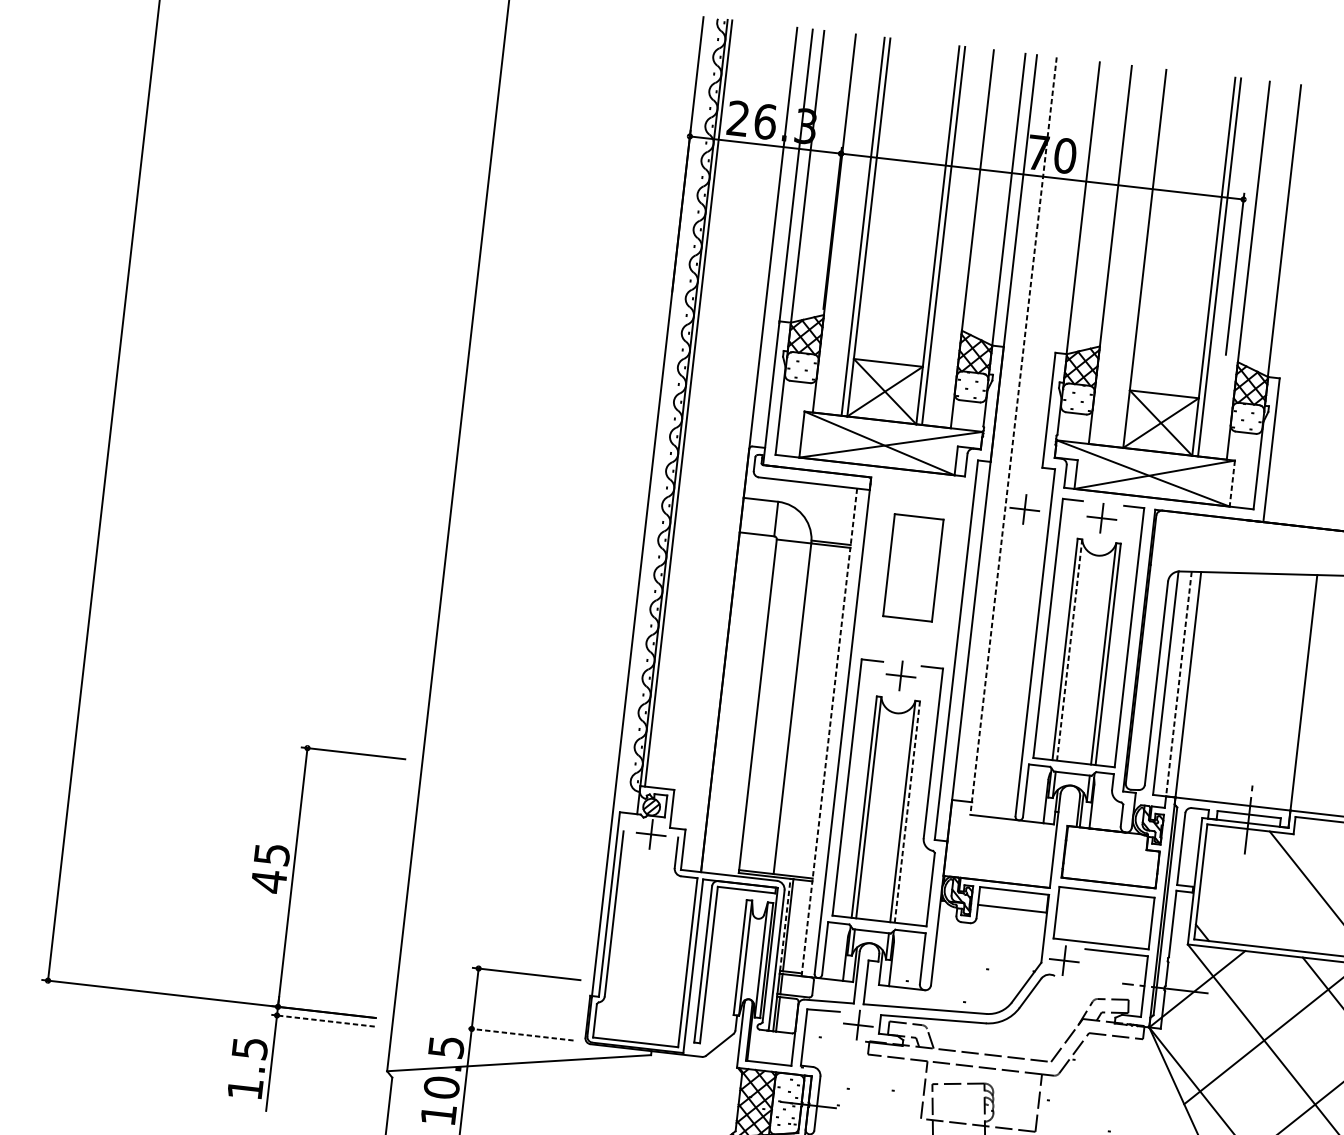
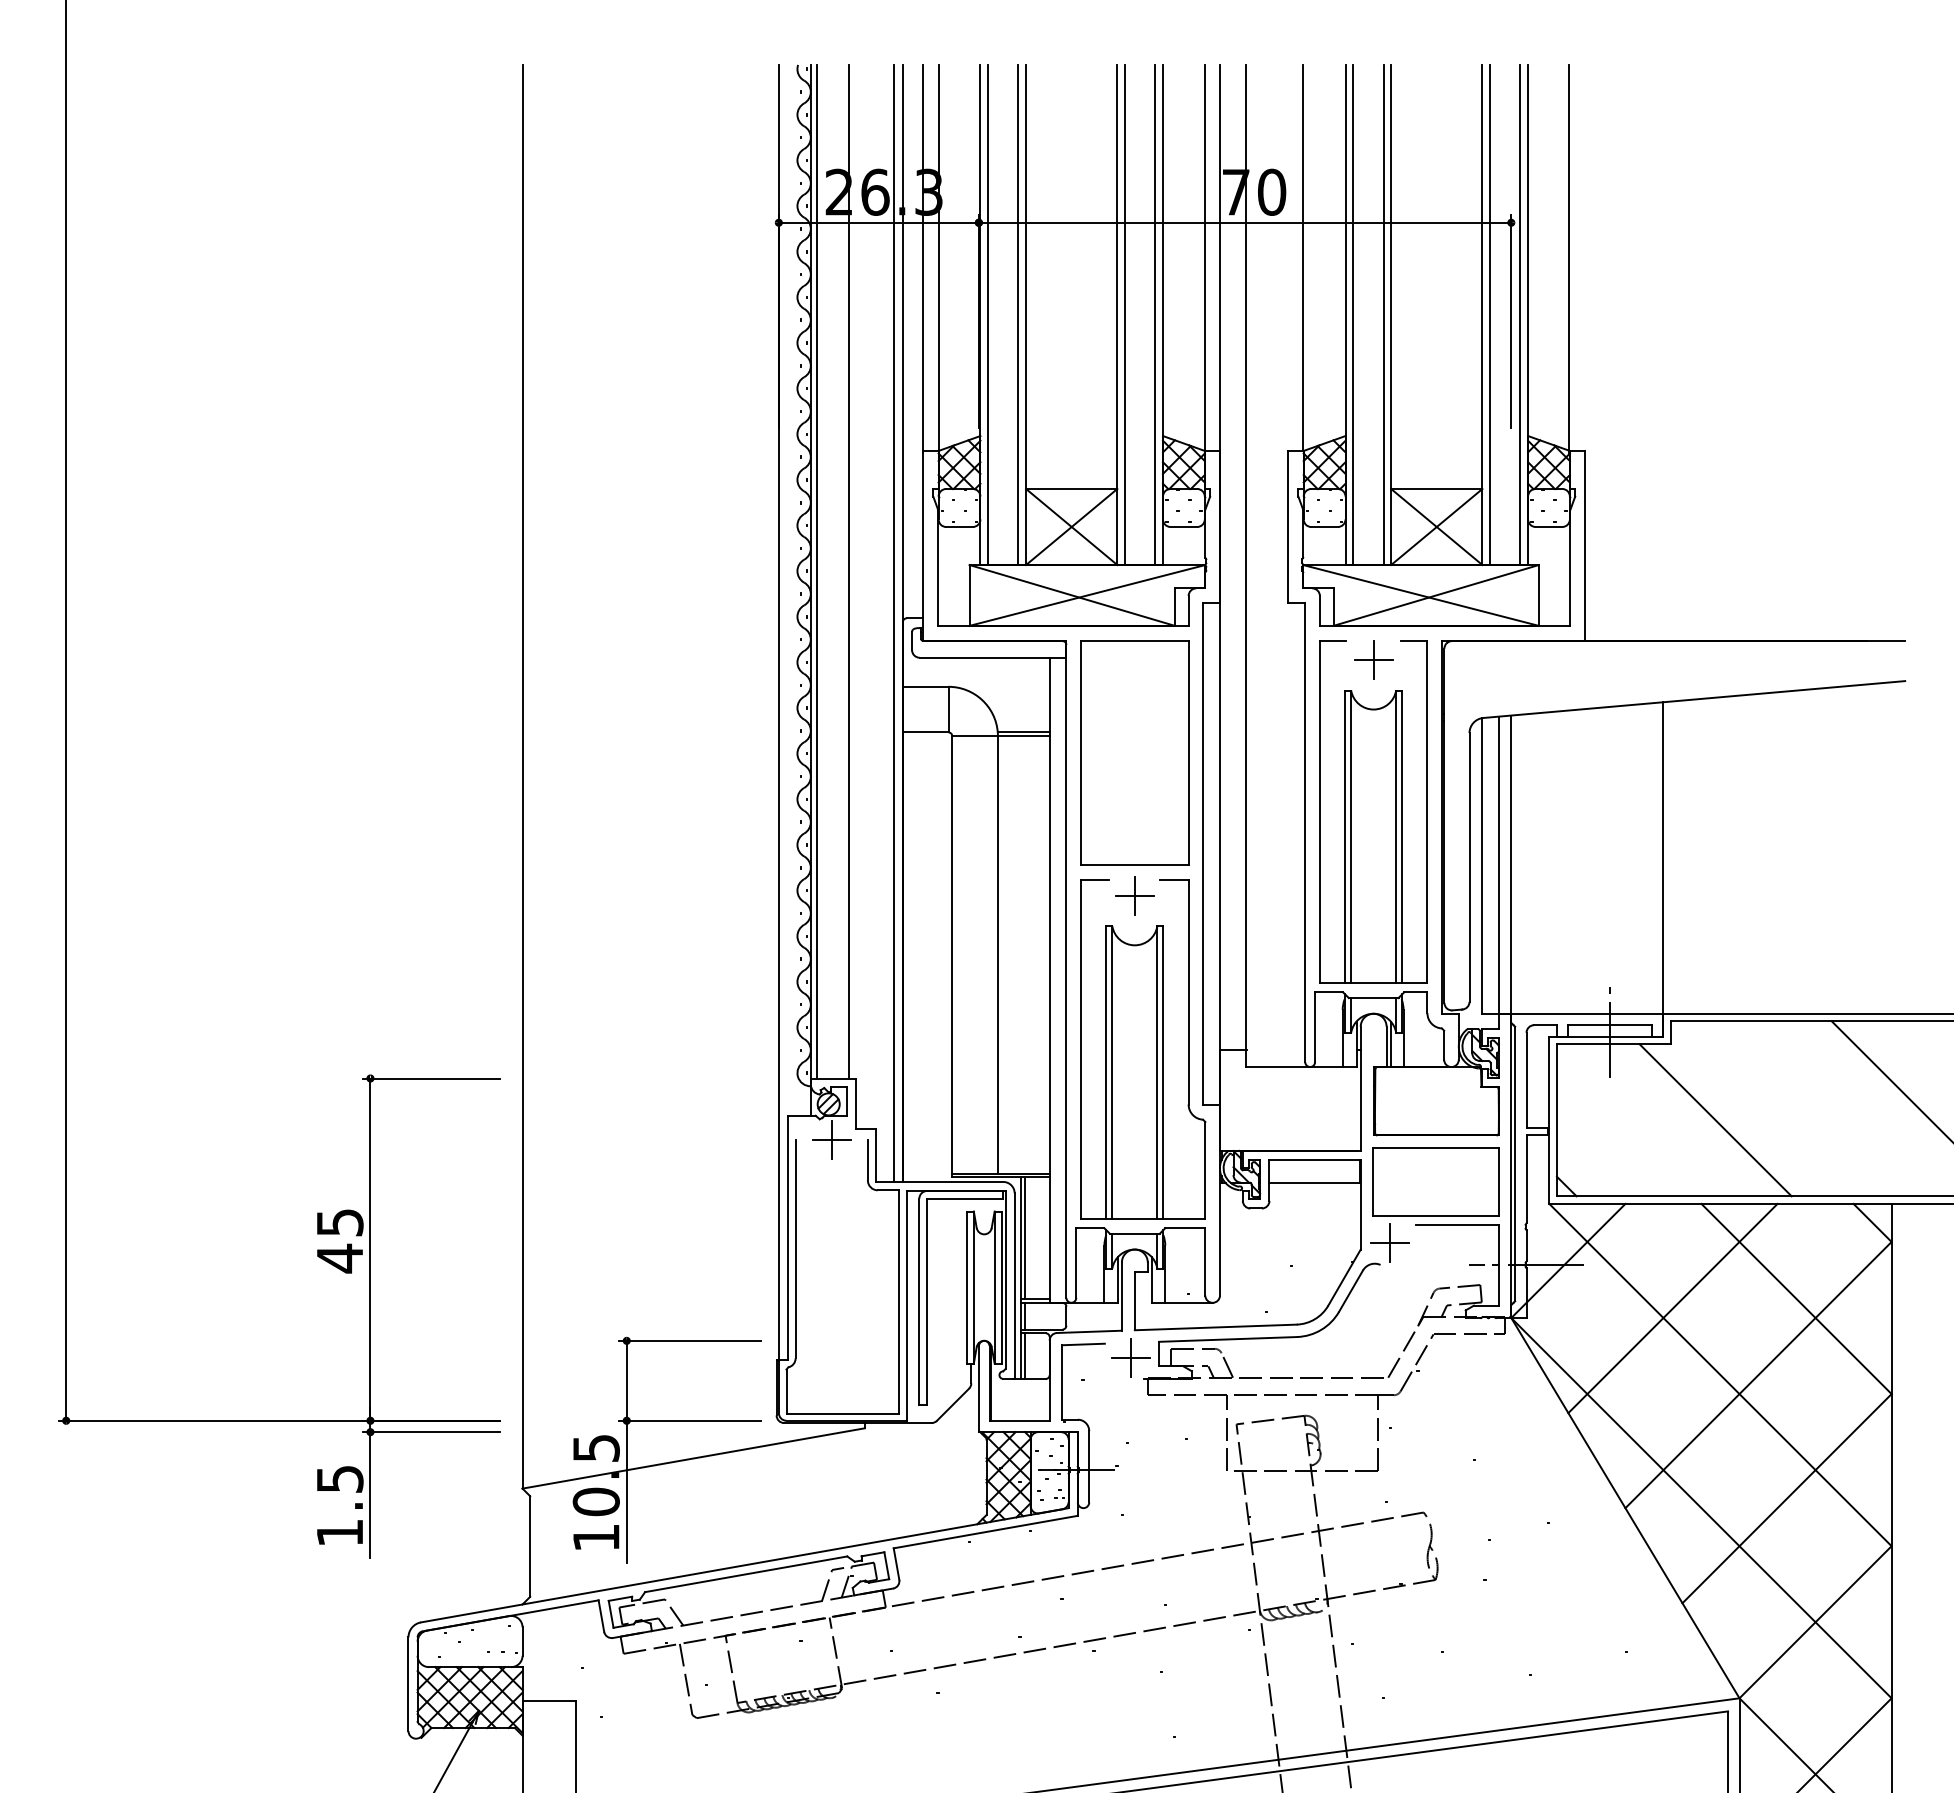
line: (840, 223) -> (988, 314), added
line: (966, 238) -> (1155, 314), added
line: (1116, 255) -> (1353, 314), added
line: (1139, 257) -> (1383, 314), added
line: (1242, 269) -> (1520, 314), added
line: (712, 406) -> (848, 571), added
line: (1013, 436) -> (1246, 566), dashed -> solid
line: (742, 448) -> (893, 622), added
line: (1232, 483) -> (1538, 595), dashed -> solid
part: (1024, 509) -> (1271, 659), removed
part: (913, 567) -> (1134, 752), size x1.67
line: (1069, 649) -> (1351, 836), dashed -> solid
line: (1178, 684) -> (1498, 865), dashed -> solid
line: (829, 732) -> (1049, 980), dashed -> solid
line: (907, 811) -> (1163, 1072), dashed -> solid
line: (785, 925) -> (1020, 1238), dashed -> solid
line: (322, 1020) -> (430, 1432), dashed -> solid
line: (519, 1034) -> (689, 1420), dashed -> solid

